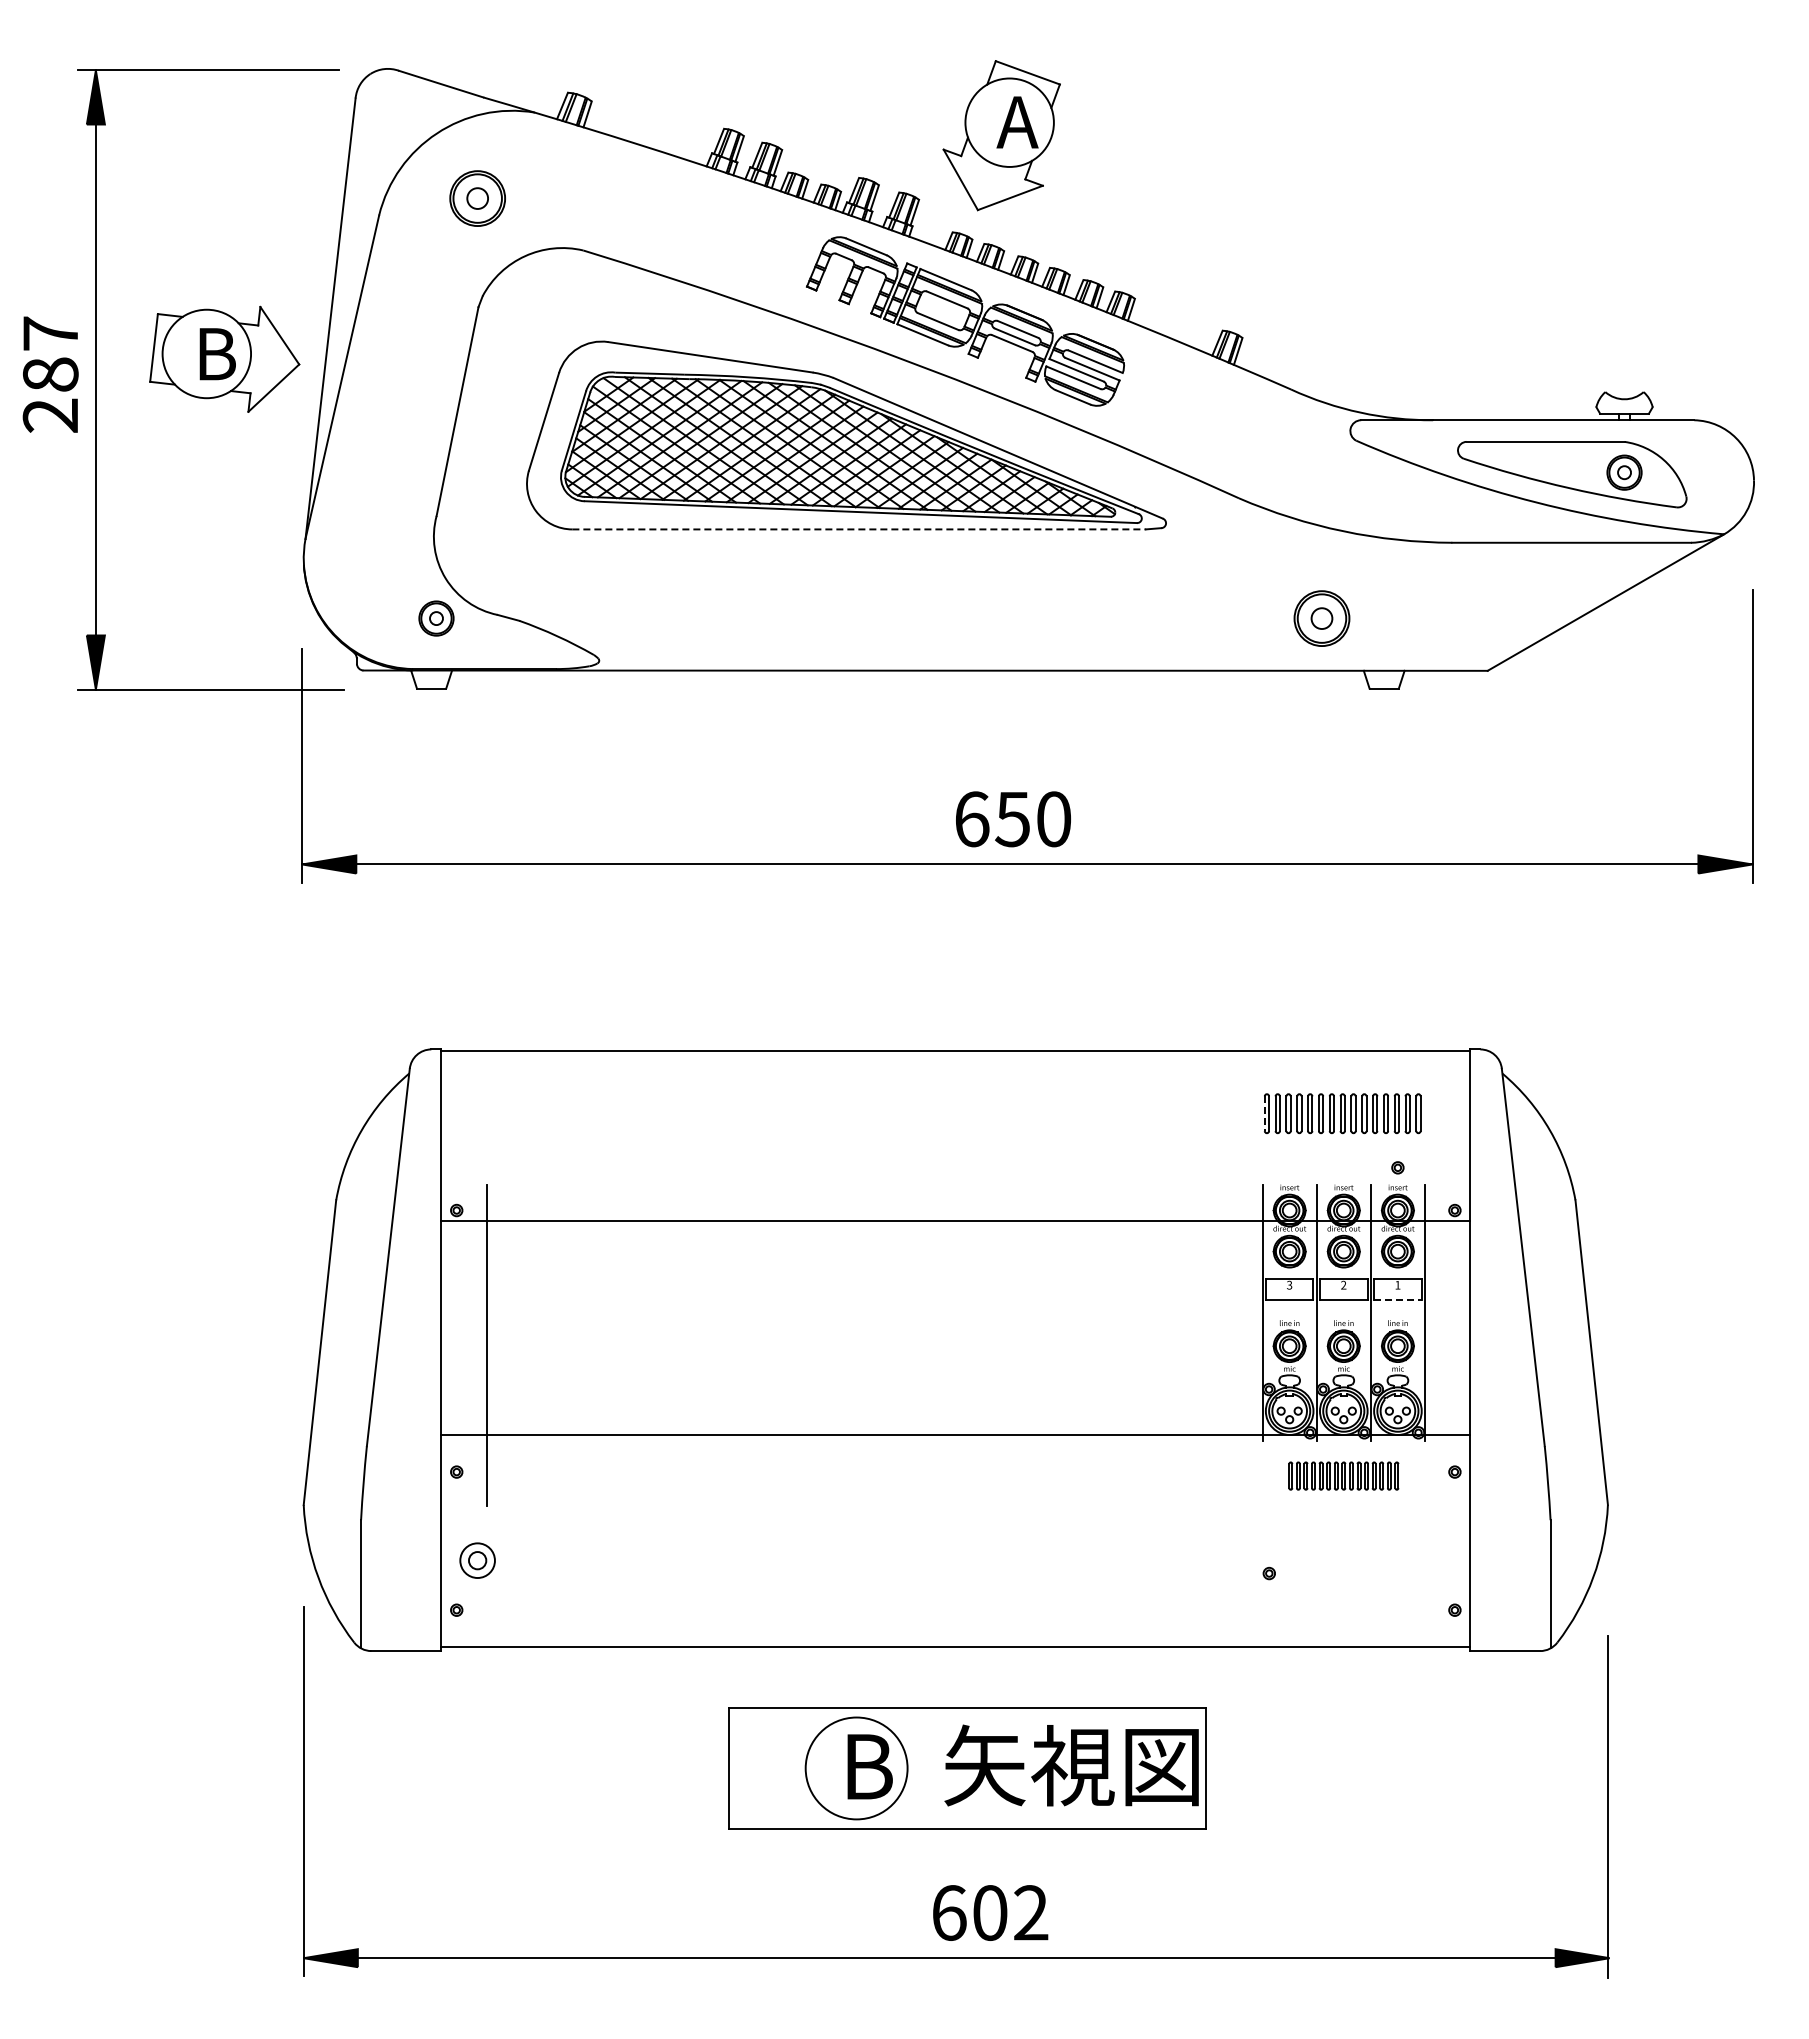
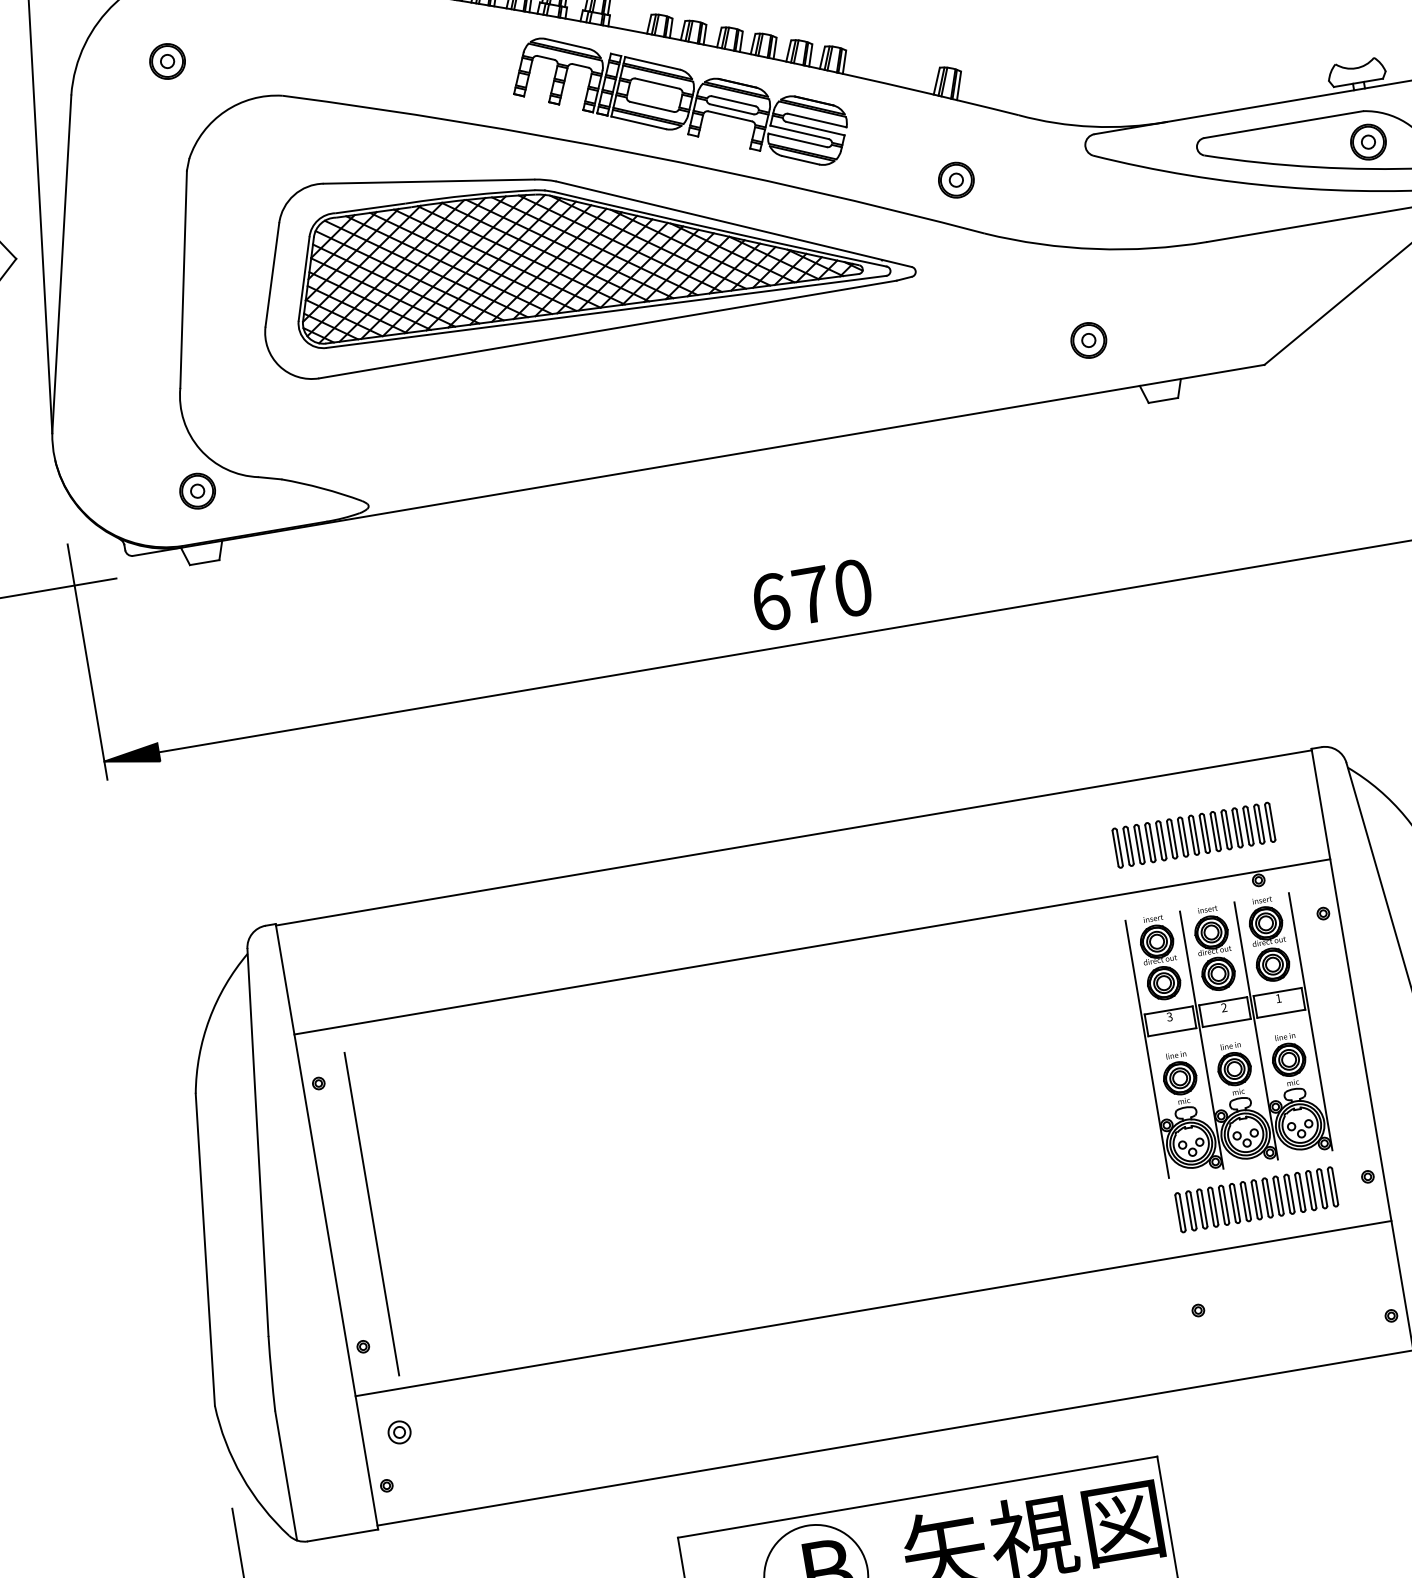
part: (477, 198) -> (167, 61), size x0.62
part: (1220, 442) -> (956, 180), added
line: (859, 529) -> (608, 329), dashed -> solid
part: (1321, 618) -> (1088, 340), size x0.62
text: (1012, 819) -> (811, 595), 650 -> 670
line: (1264, 1114) -> (1115, 849), dashed -> solid
line: (955, 1221) -> (812, 947), moved
line: (1397, 1300) -> (1280, 1013), dashed -> solid
line: (955, 1434) -> (873, 1308), moved
part: (1343, 1475) -> (1256, 1199), size x1.43
part: (477, 1560) -> (399, 1432), size x0.62

